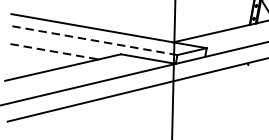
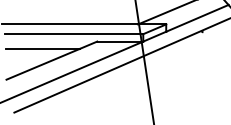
line: (95, 41) -> (74, 34), dashed -> solid
line: (55, 51) -> (43, 48), dashed -> solid

